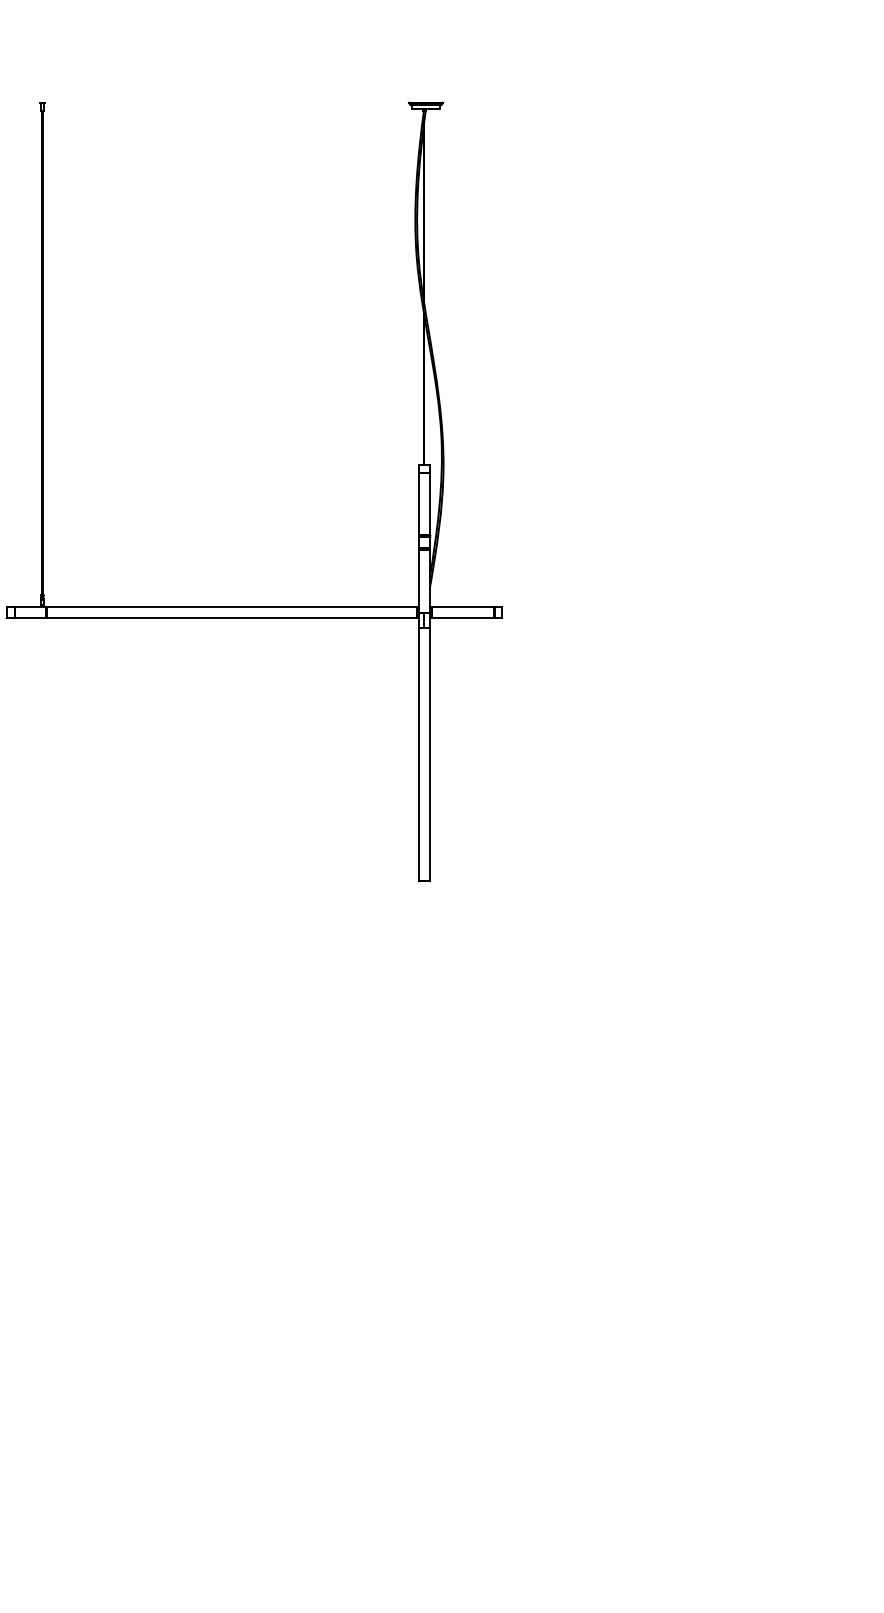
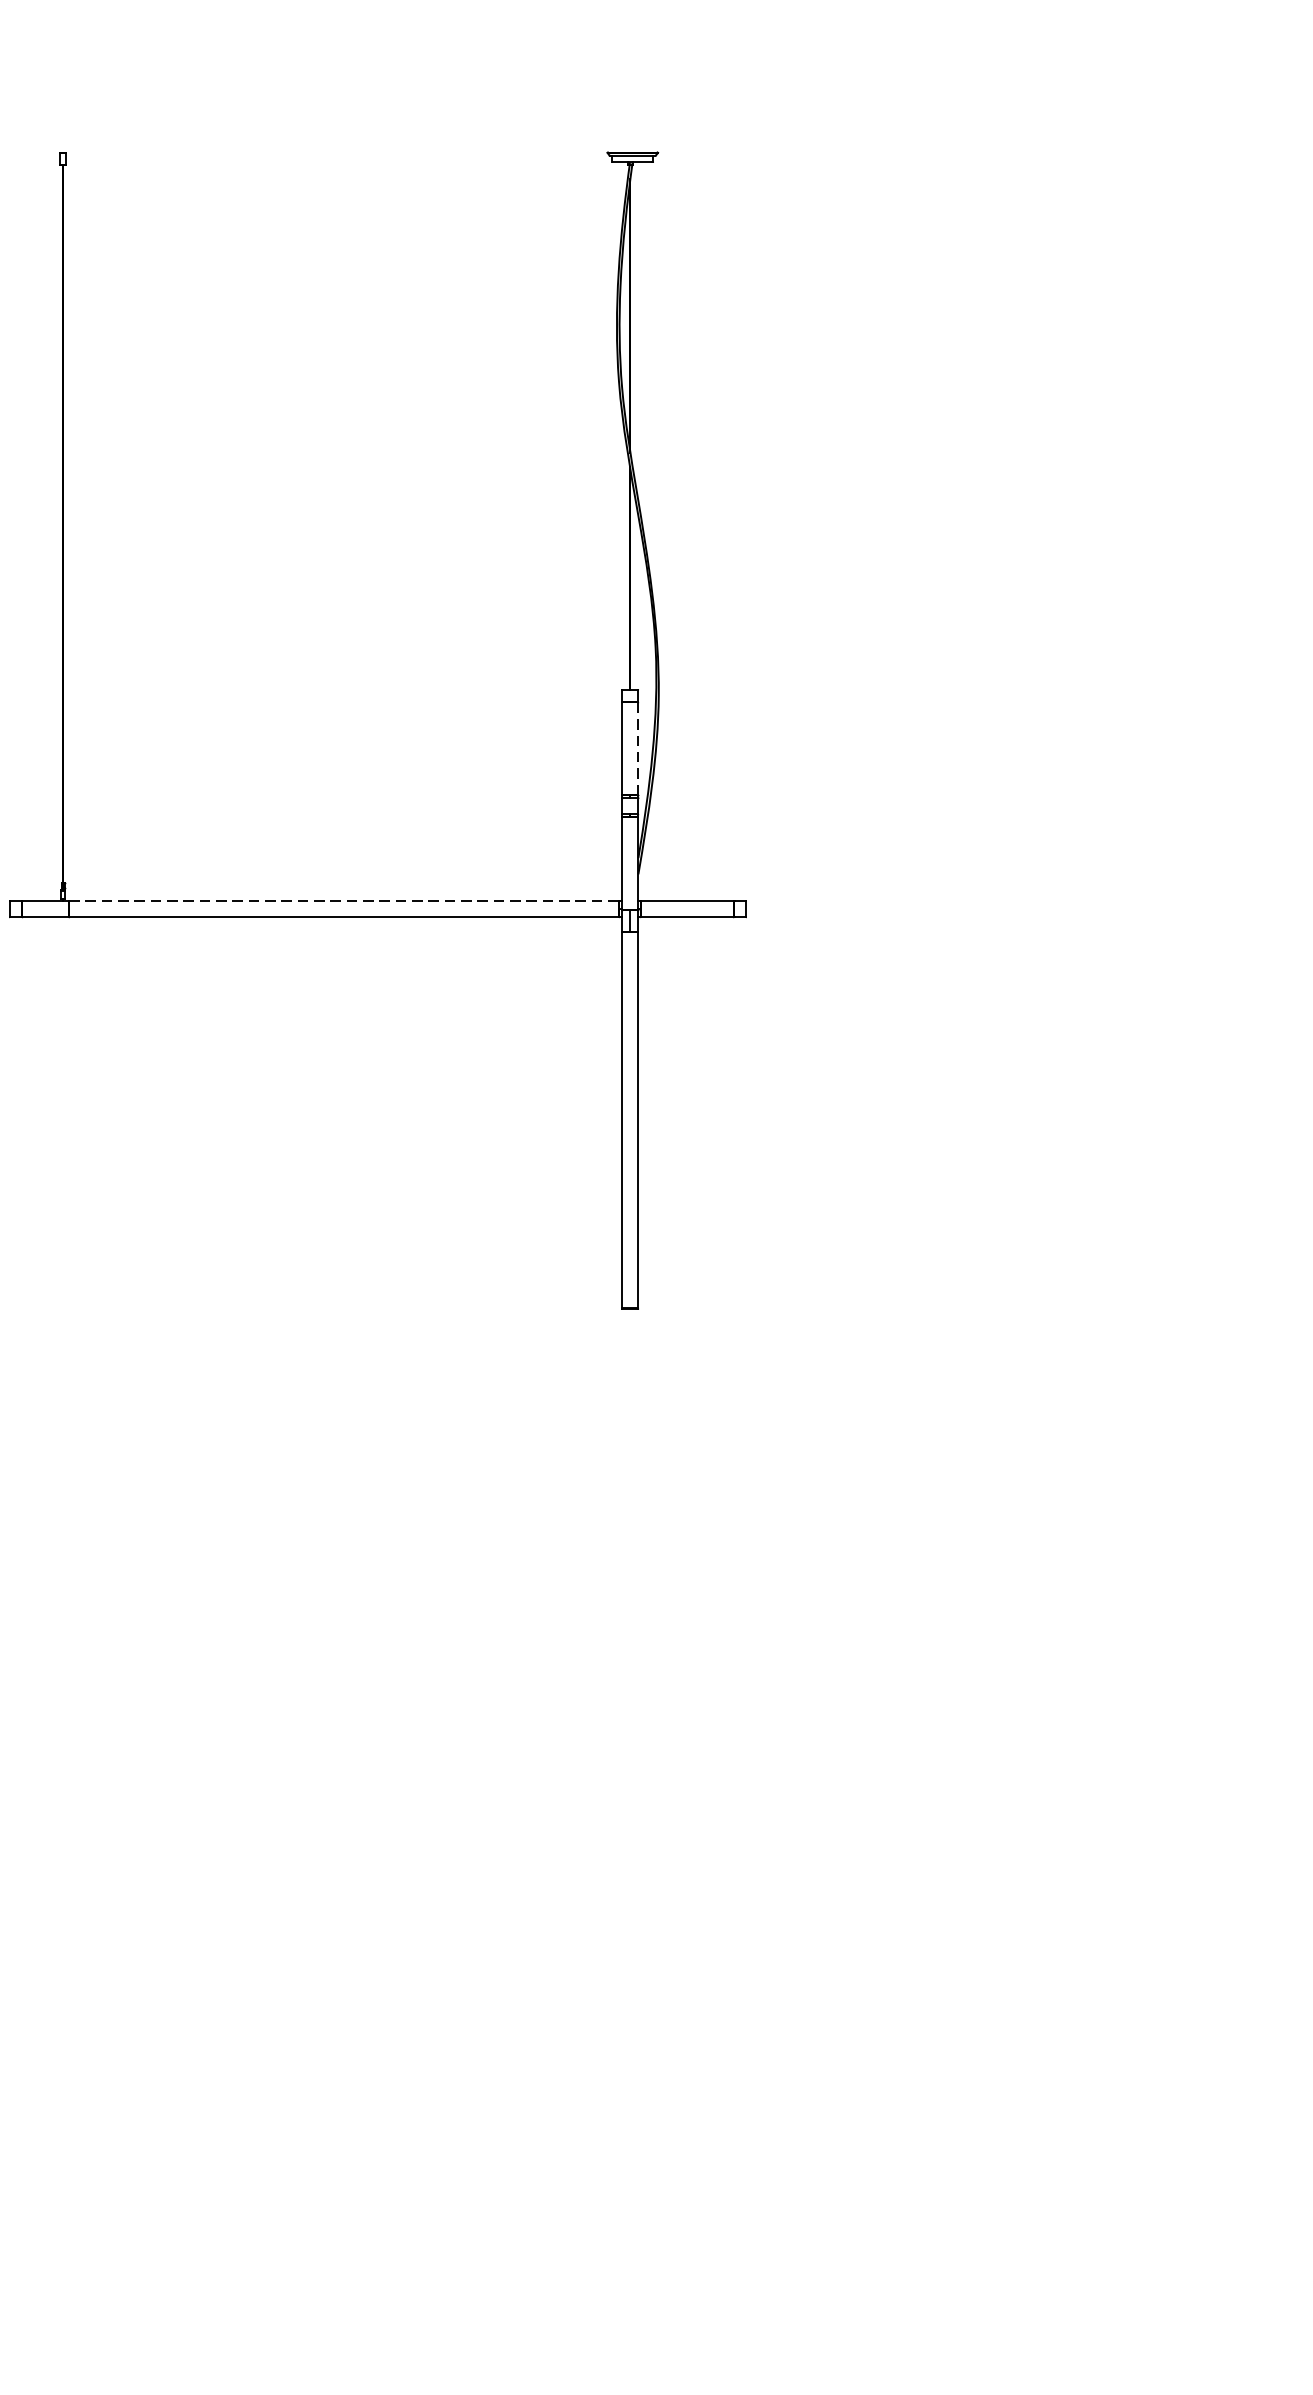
line: (429, 503) -> (637, 747), solid -> dashed
line: (232, 606) -> (345, 900), solid -> dashed

